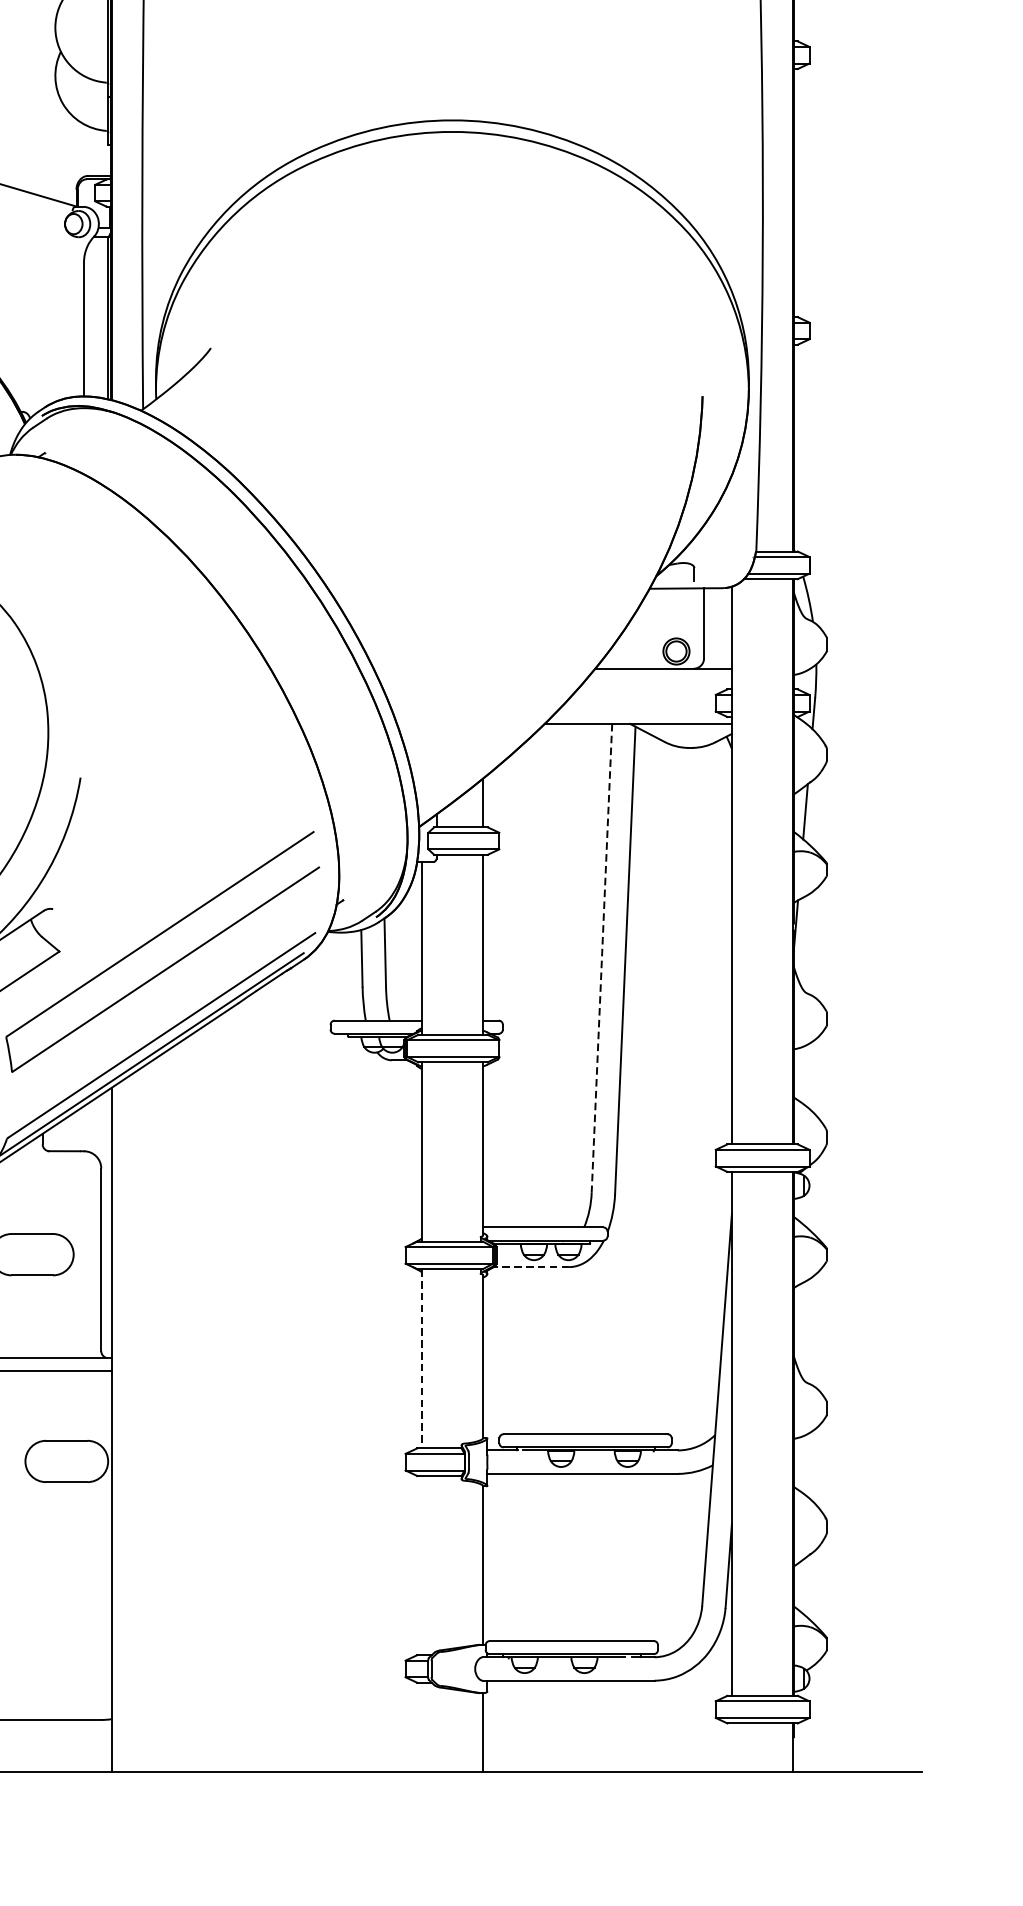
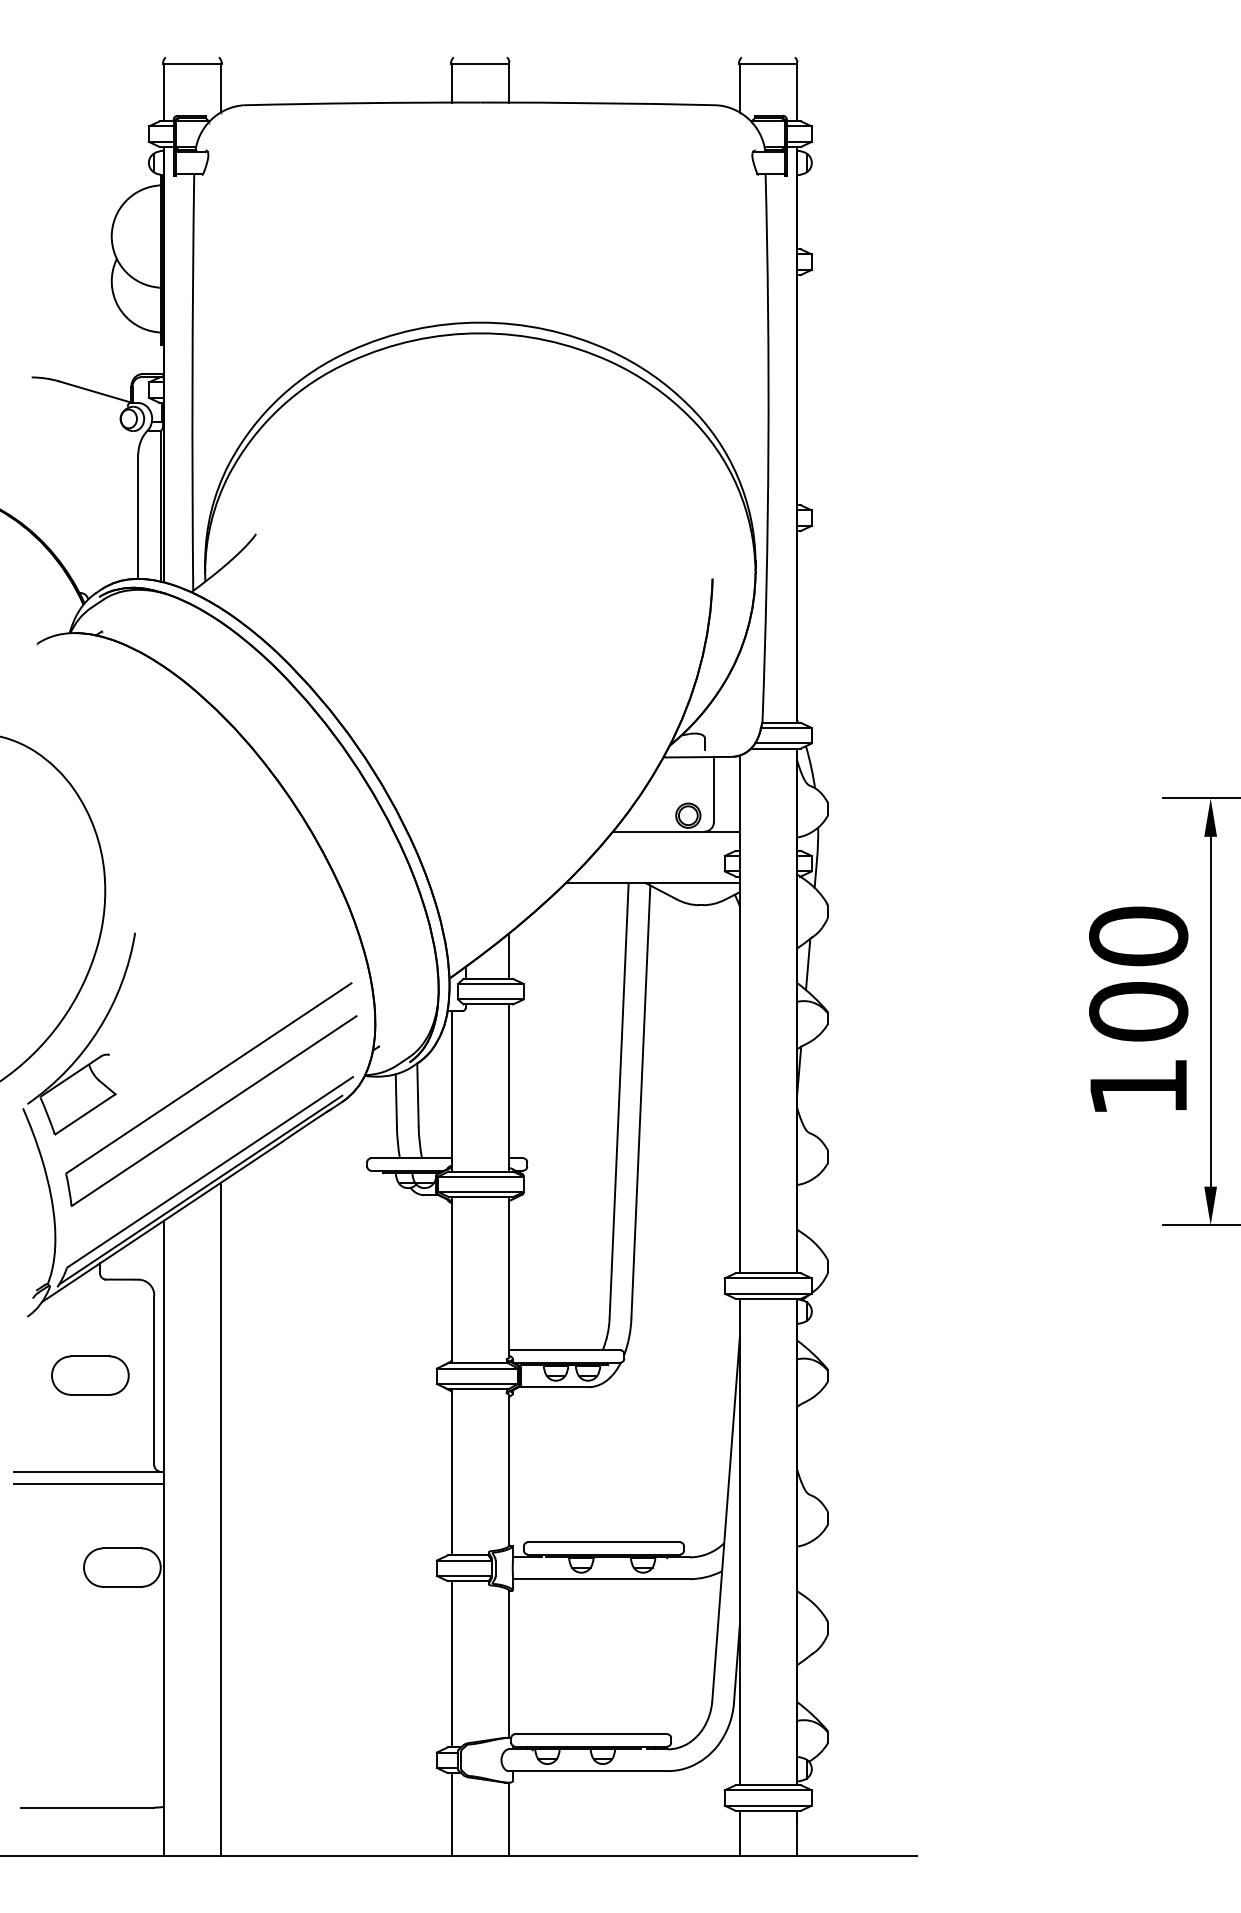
line: (602, 958) -> (619, 1100), dashed -> solid
line: (531, 1267) -> (553, 1387), dashed -> solid
line: (421, 1359) -> (451, 1472), dashed -> solid
line: (172, 1408) -> (220, 1518), added
line: (421, 1565) -> (451, 1664), added
line: (421, 1727) -> (451, 1814), added
line: (731, 1746) -> (739, 1832), added

